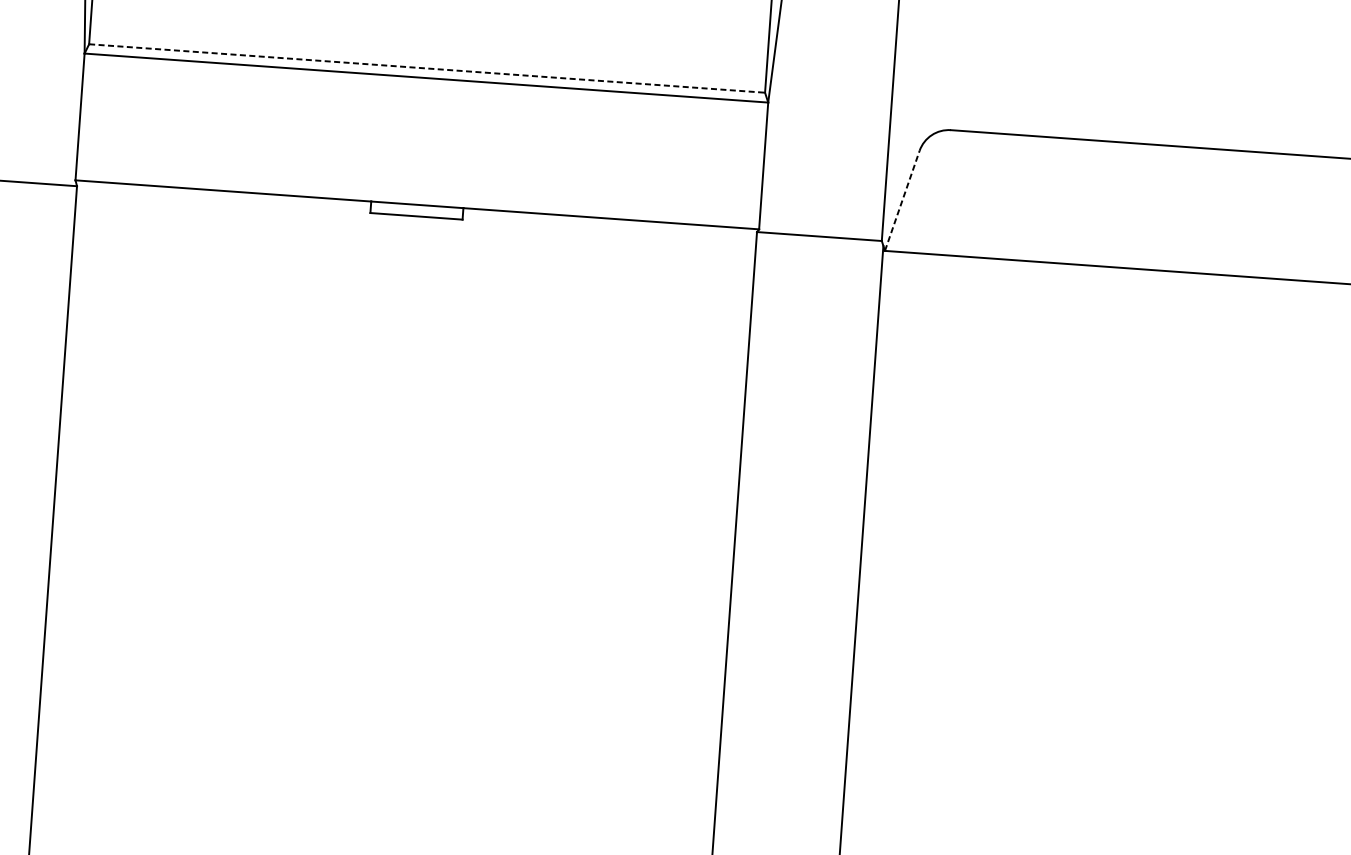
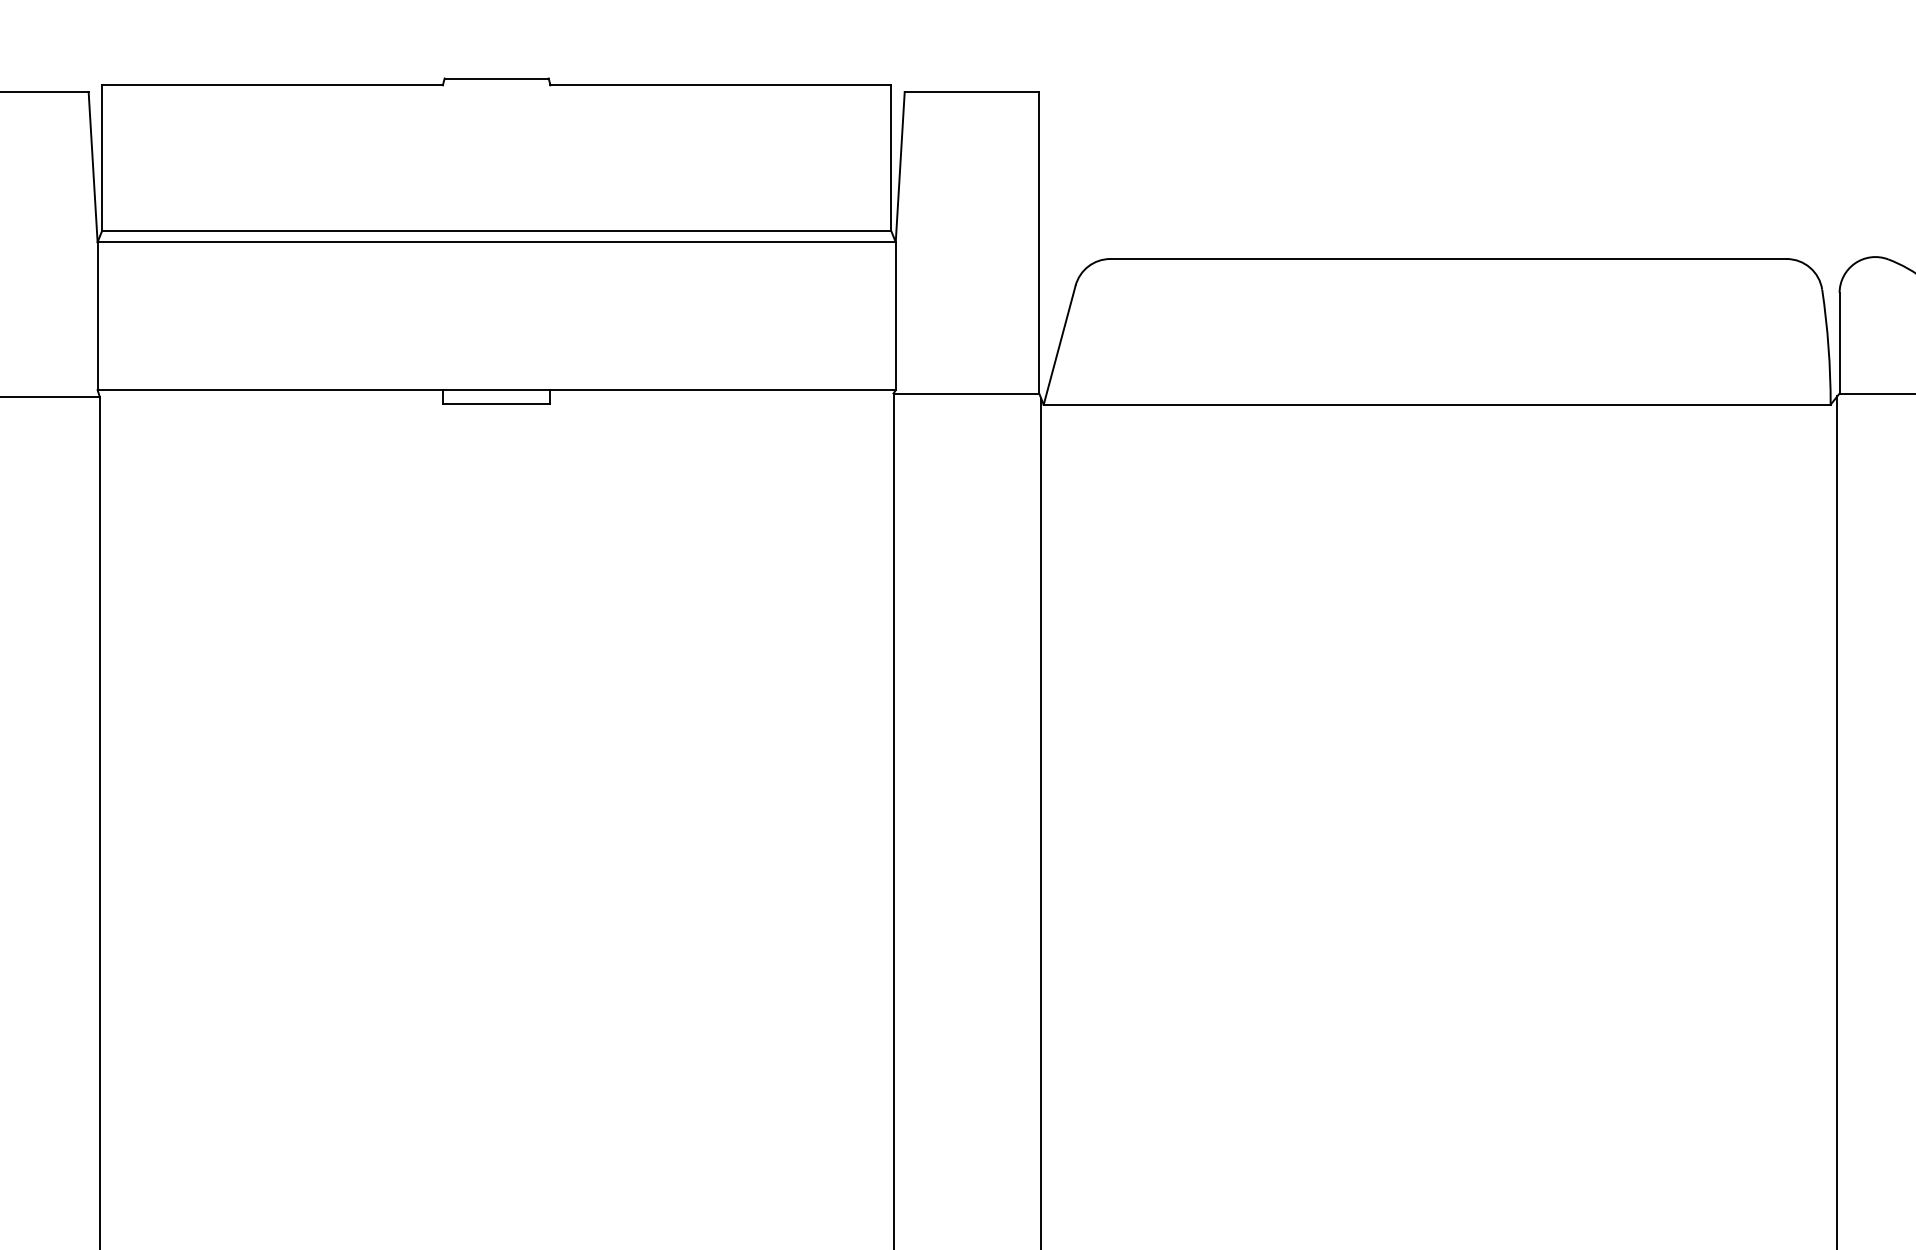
line: (426, 68) -> (496, 231), dashed -> solid
line: (902, 201) -> (1059, 345), dashed -> solid

